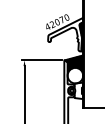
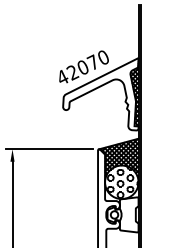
hatch: (75, 75) -> (122, 181), added

